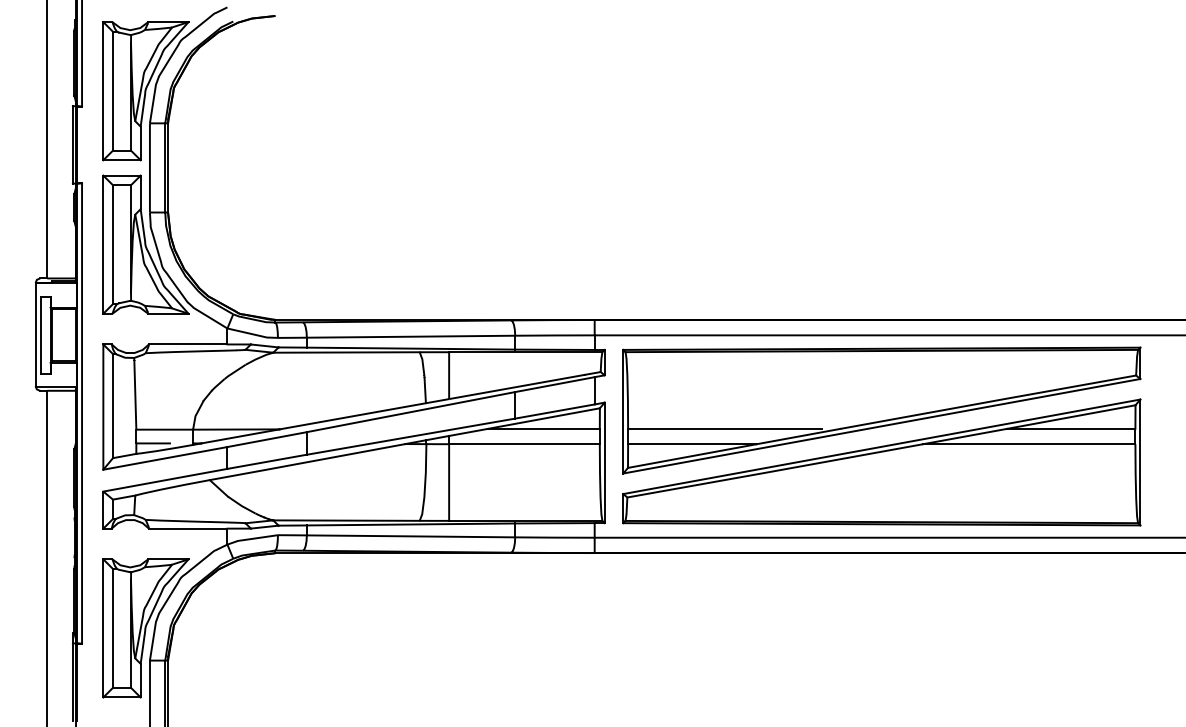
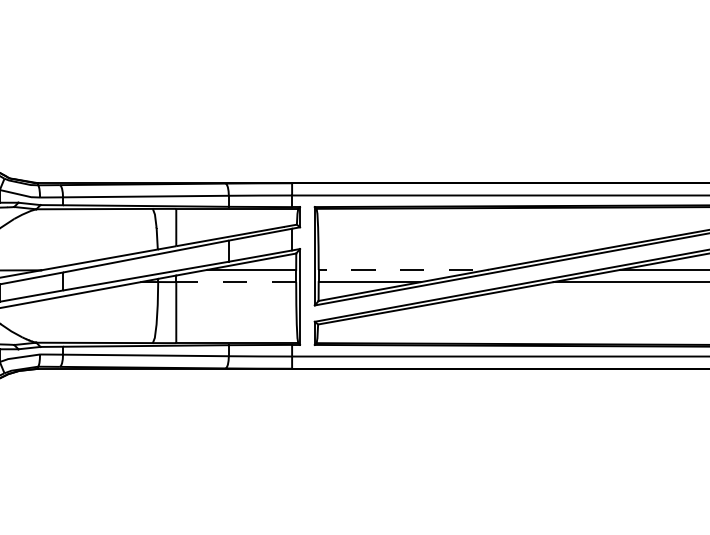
line: (724, 428) -> (395, 269), solid -> dashed
line: (523, 444) -> (235, 282), solid -> dashed

